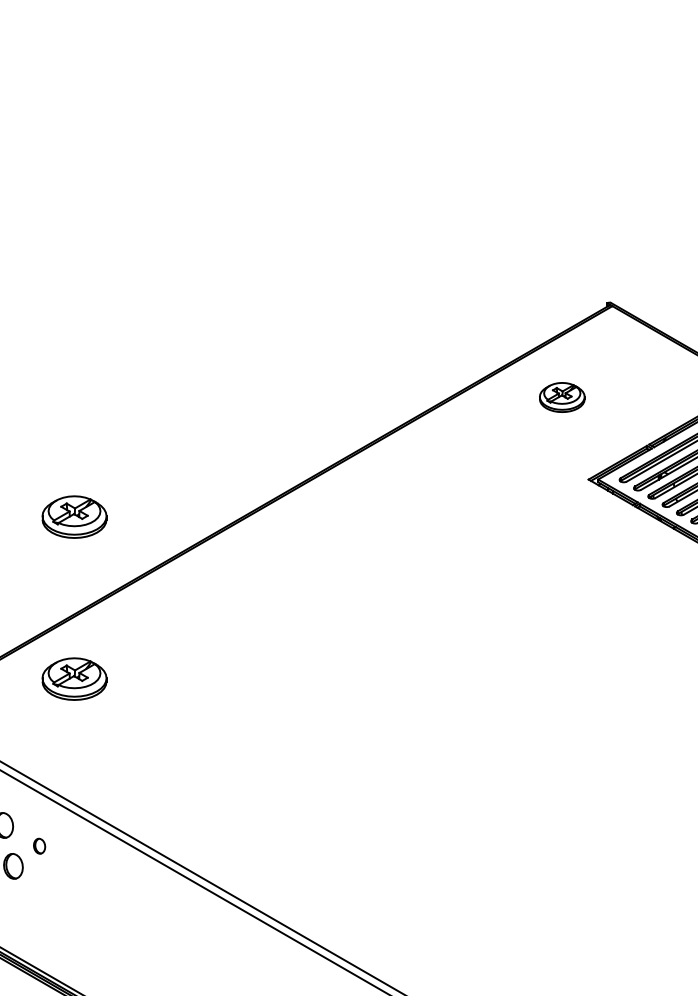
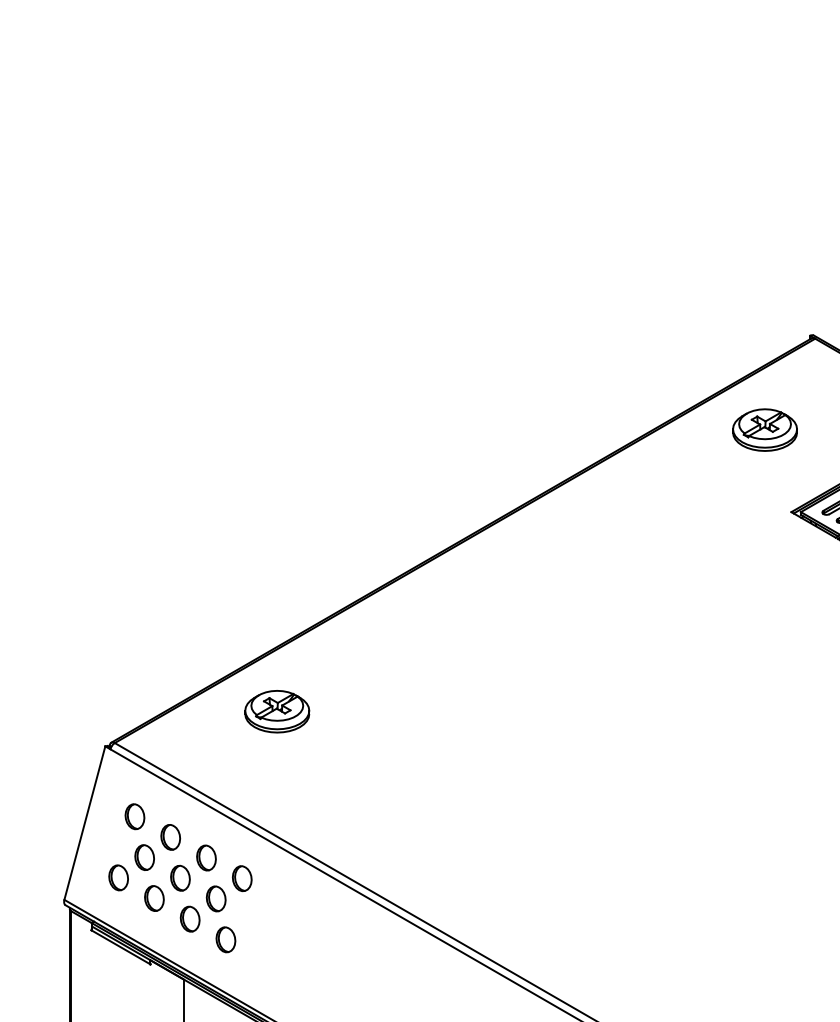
part: (561, 396) -> (764, 429), size x1.43
part: (74, 516) -> (277, 549), removed
part: (39, 845) -> (242, 878), size x1.67
part: (22, 906) -> (225, 939), added

